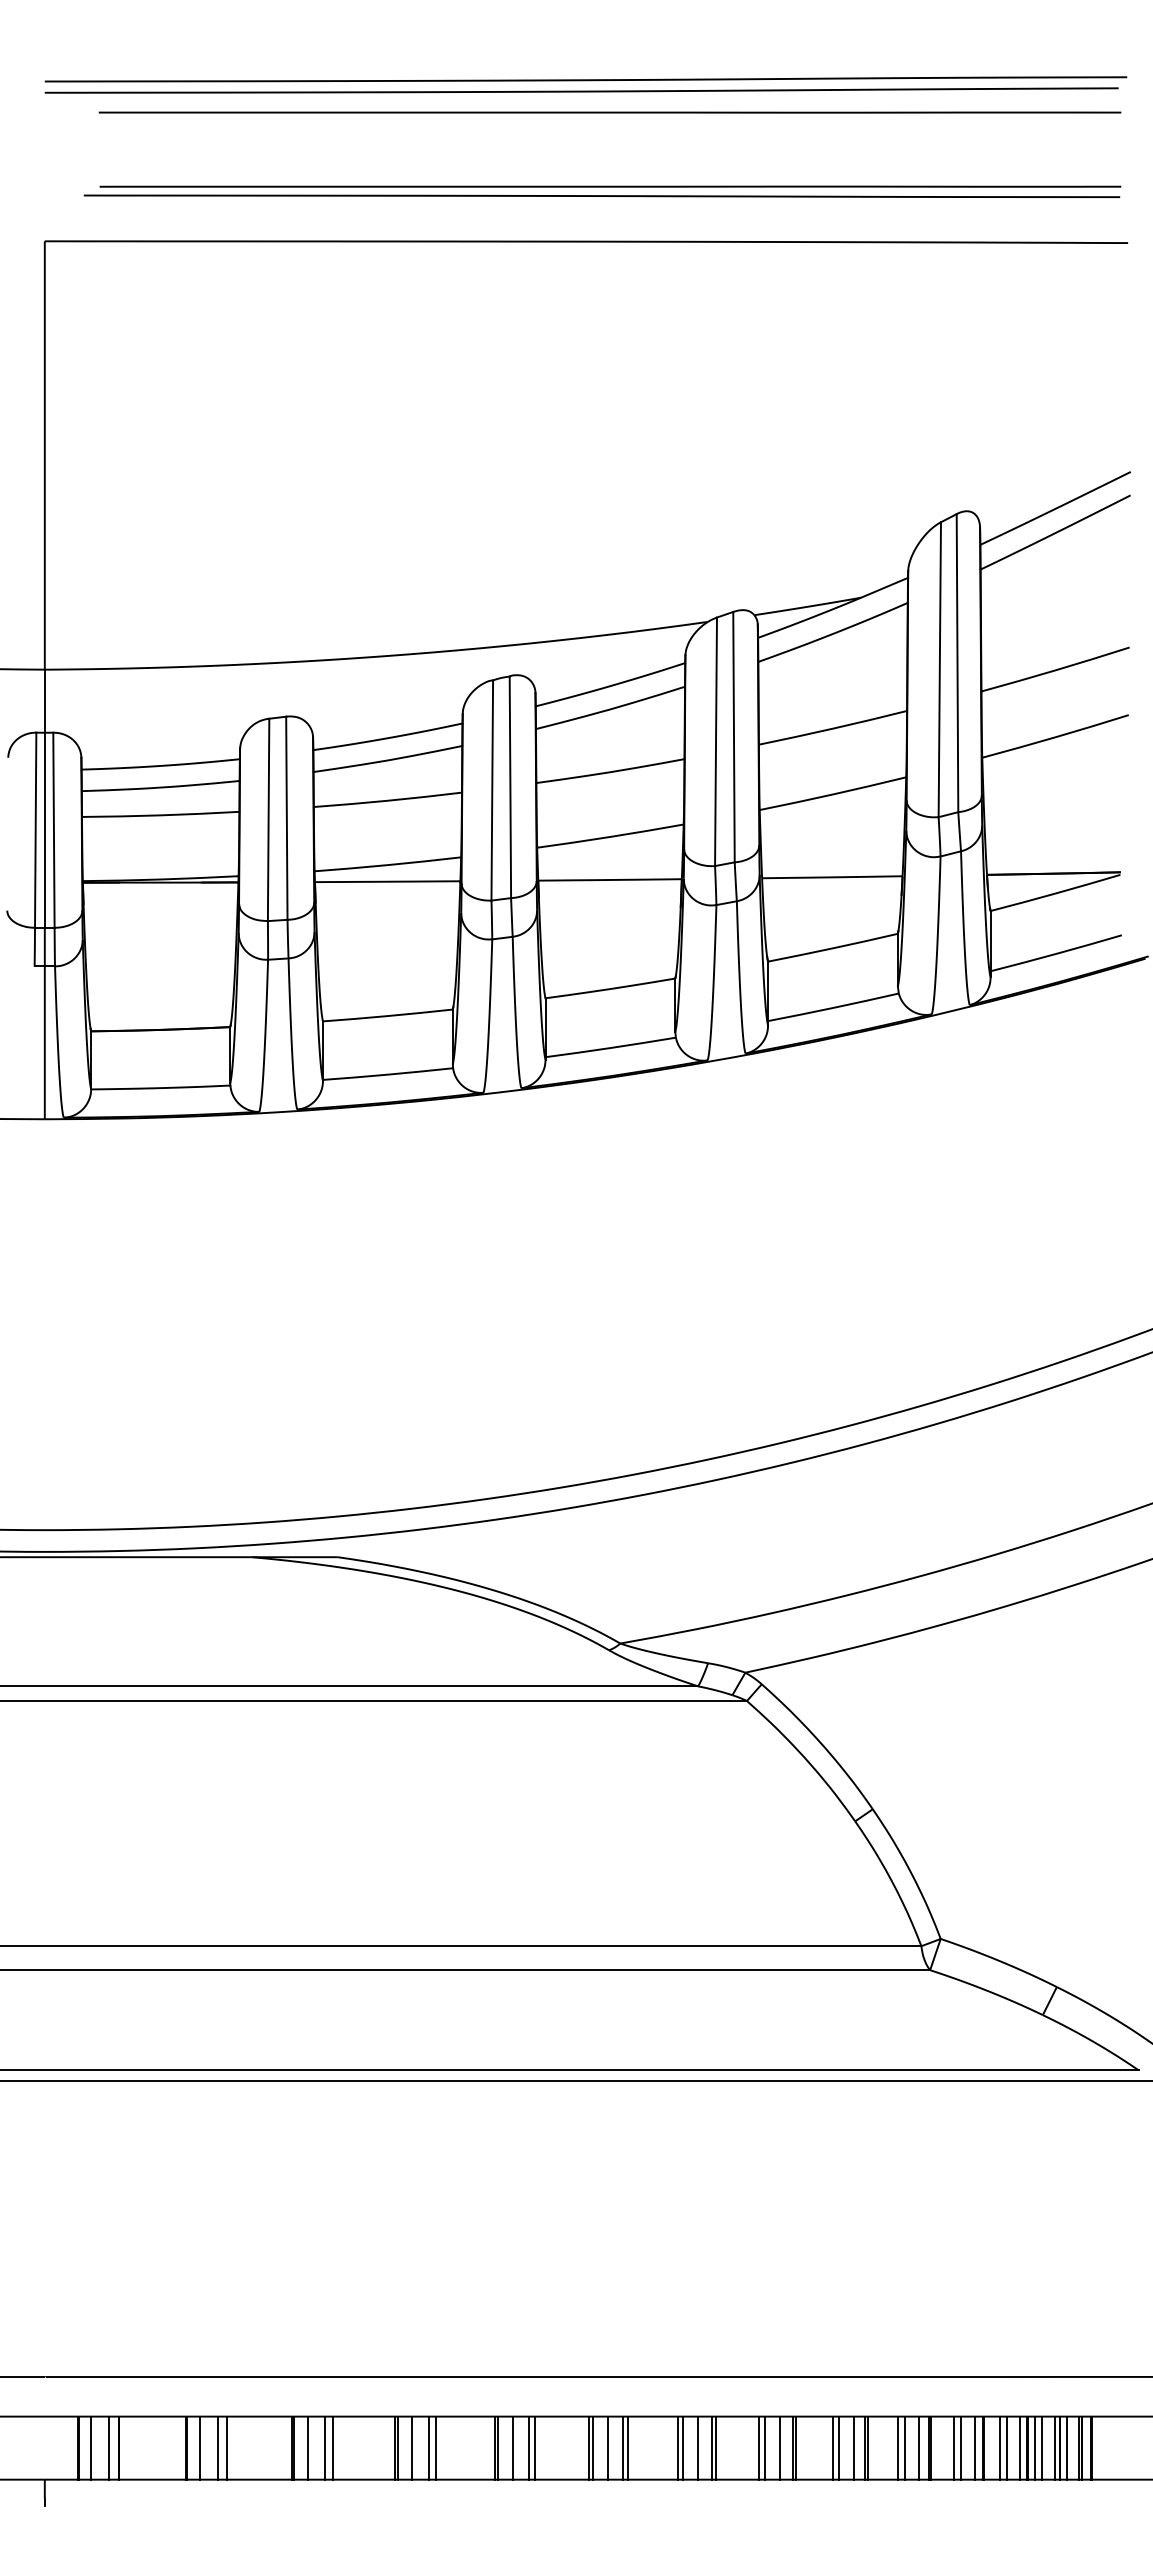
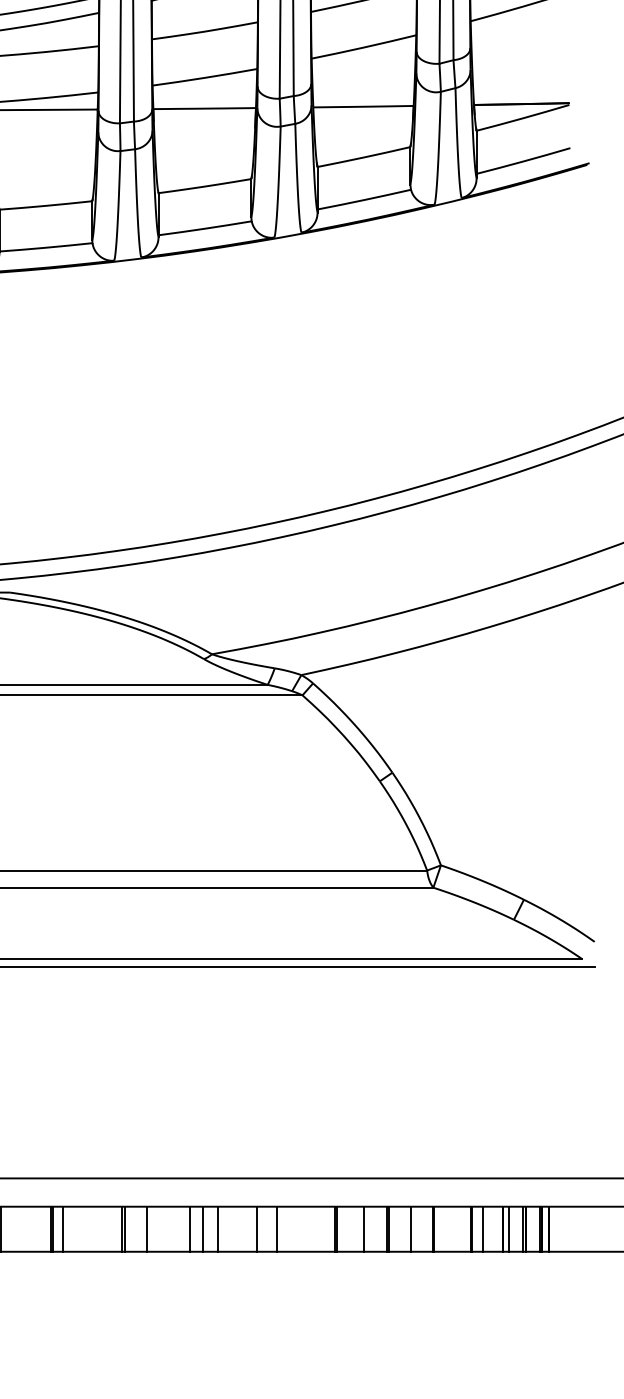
line: (333, 2447) -> (7, 1228), removed
line: (428, 2447) -> (74, 1228), removed
line: (436, 2447) -> (80, 1228), removed
line: (512, 2447) -> (134, 1228), removed
line: (534, 2447) -> (150, 1228), removed
line: (593, 2447) -> (192, 1228), removed
line: (623, 2447) -> (214, 1228), removed
line: (677, 2447) -> (252, 1228), removed
line: (697, 2447) -> (267, 1228), removed
line: (715, 2447) -> (280, 1228), removed
line: (759, 2447) -> (311, 1228), removed
line: (764, 2447) -> (315, 1228), removed
line: (779, 2447) -> (325, 1228), removed
line: (839, 2447) -> (368, 1228), removed
line: (854, 2447) -> (379, 1228), removed
line: (904, 2447) -> (415, 1228), removed
line: (919, 2447) -> (425, 1228), removed
line: (954, 2447) -> (450, 1228), removed
line: (960, 2447) -> (455, 1228), removed
line: (974, 2447) -> (465, 1228), removed
line: (1006, 2447) -> (487, 1228), removed
line: (1020, 2447) -> (497, 1228), removed
line: (1042, 2447) -> (513, 1228), removed
line: (1067, 2447) -> (531, 1228), removed

